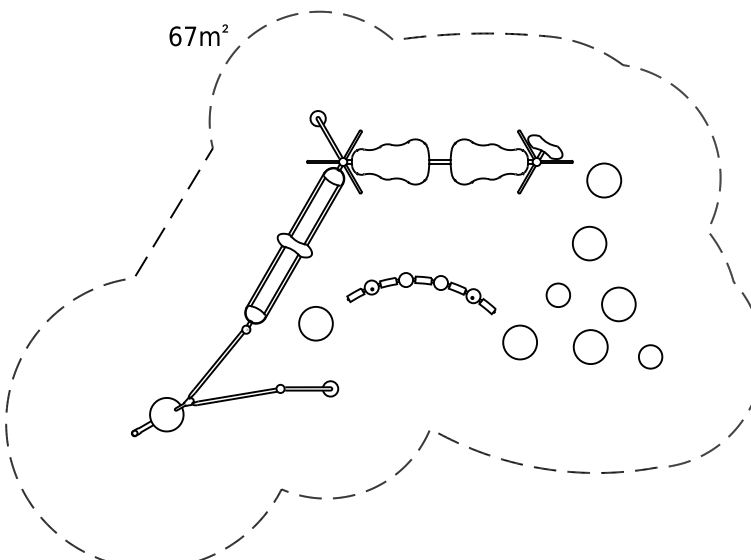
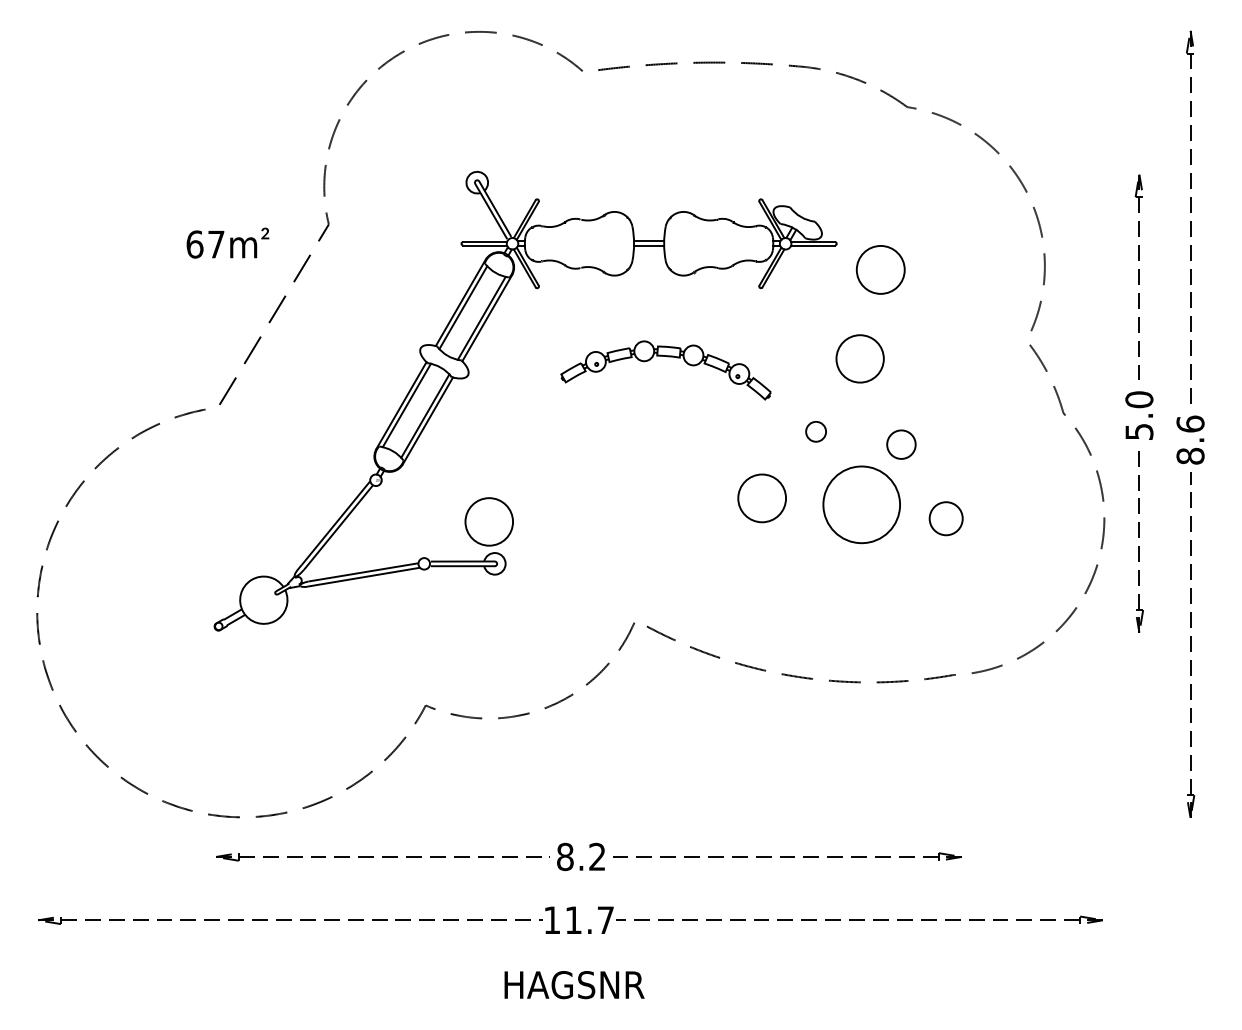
text: (198, 34) -> (227, 242), moved
part: (422, 284) -> (667, 357), moved
circle: (557, 295) -> (815, 431), size x0.6
circle: (618, 304) -> (901, 444), size x0.6
circle: (315, 323) -> (488, 521), moved
circle: (590, 346) -> (861, 504), size x1.6

